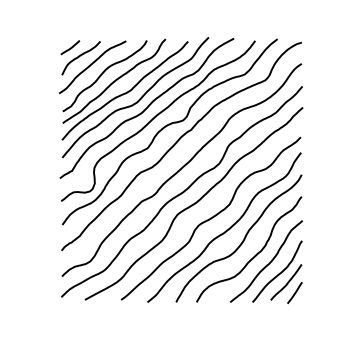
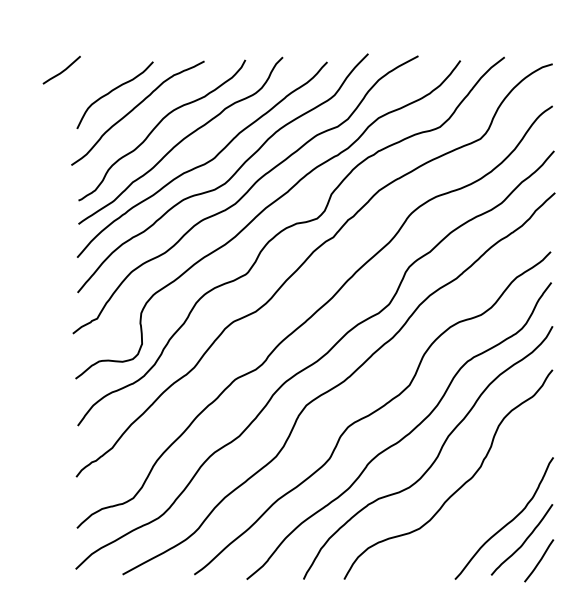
line: (70, 47) -> (62, 69), moved
curve: (266, 264) -> (482, 504), removed

